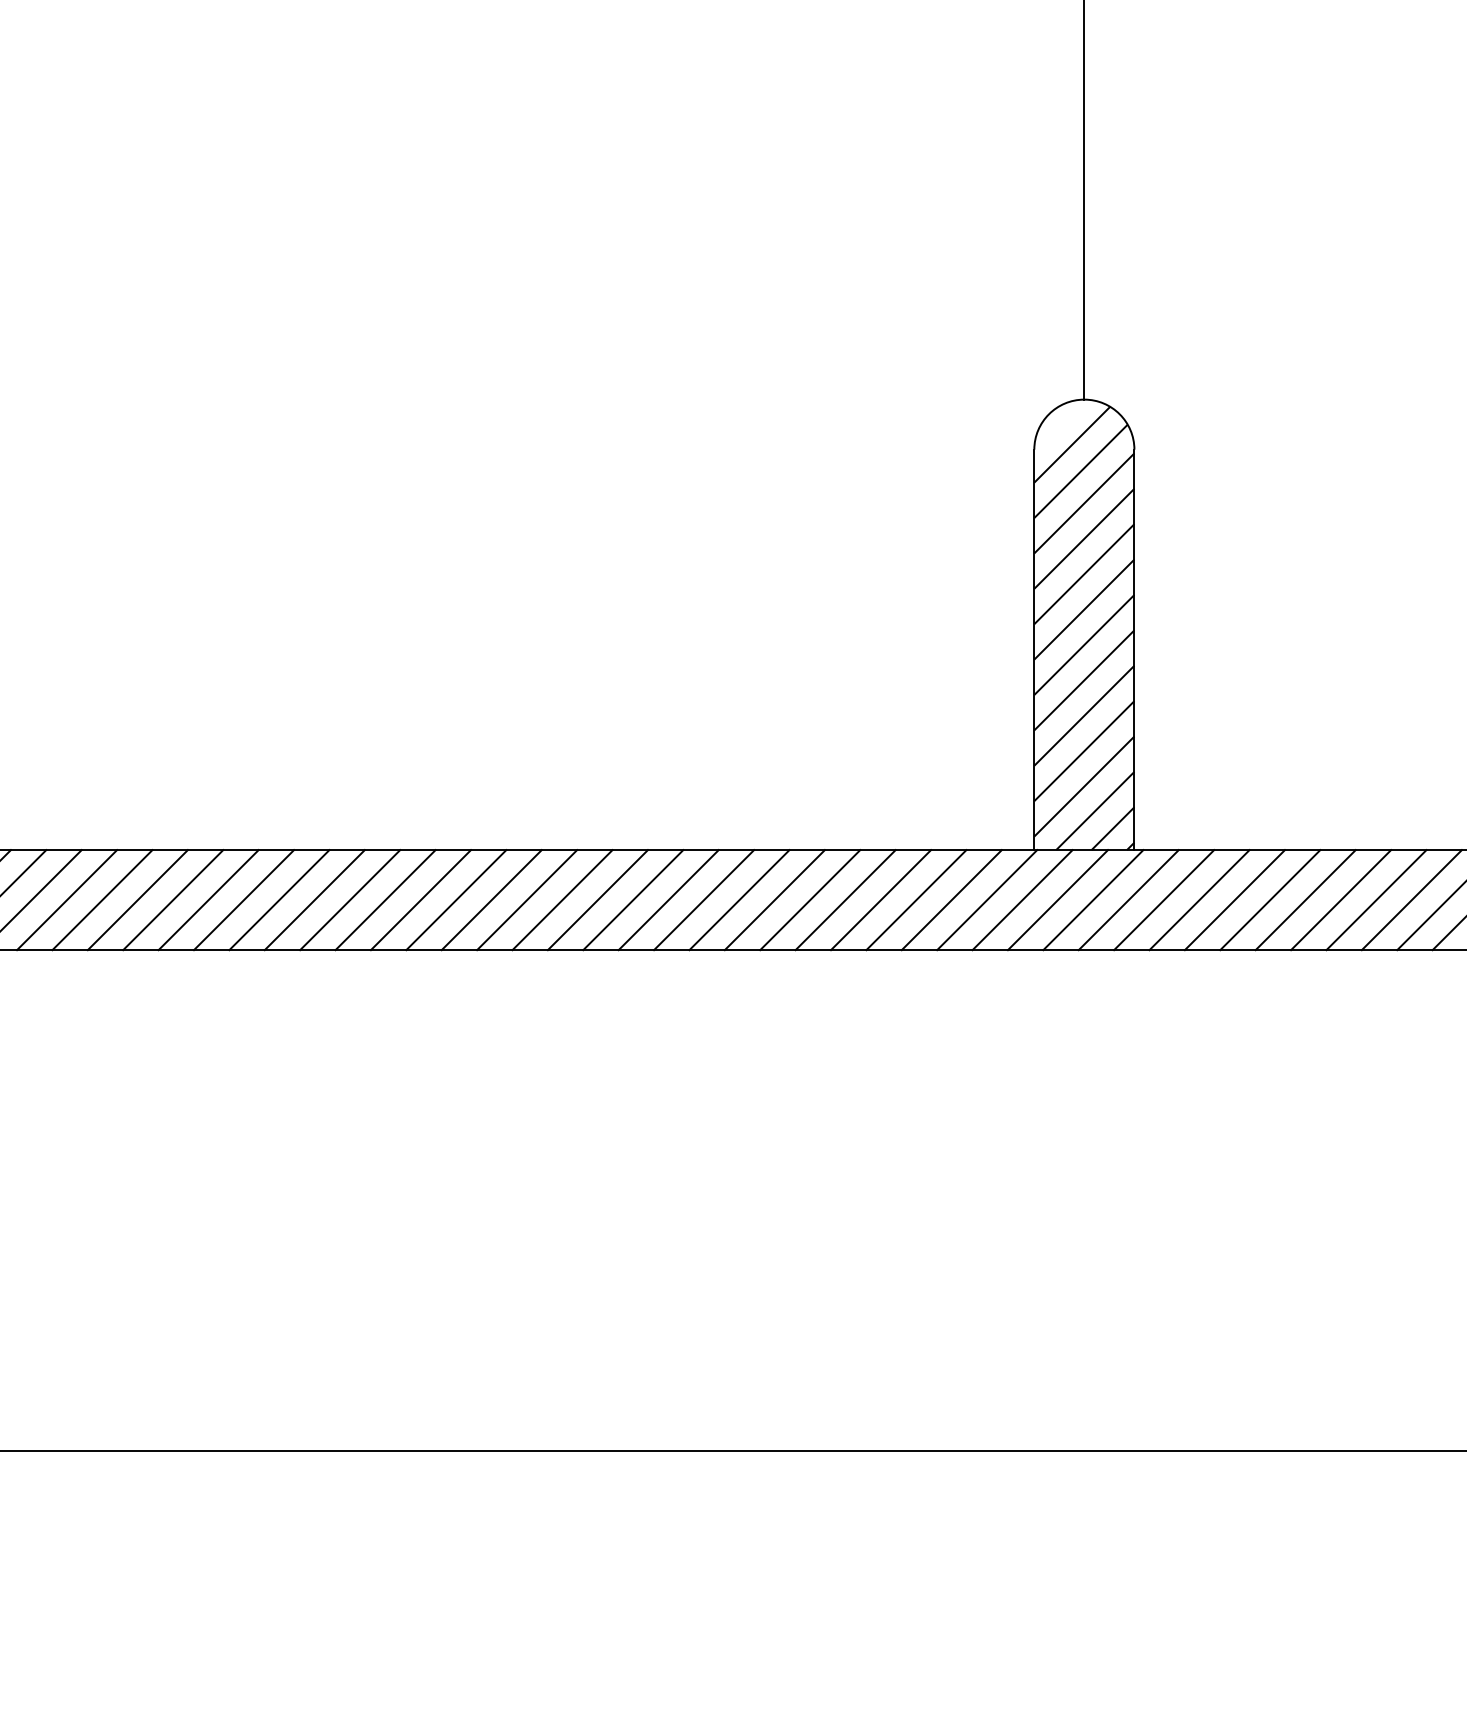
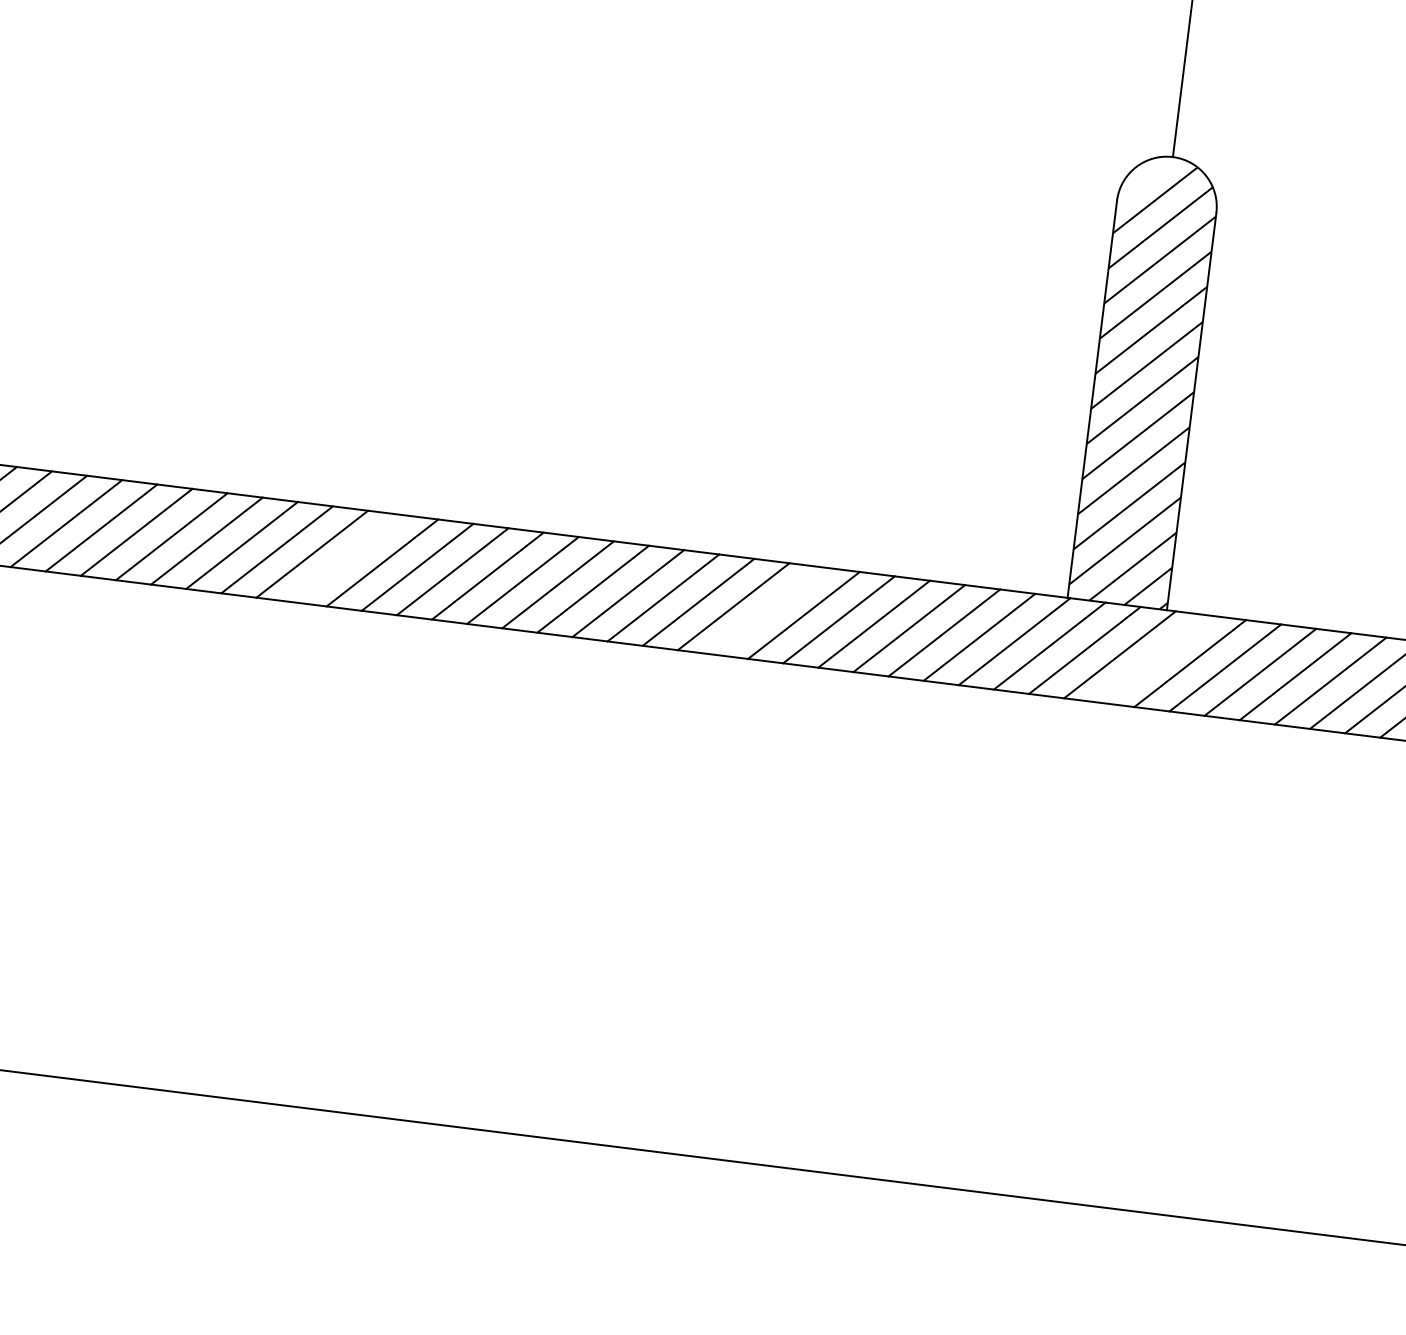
line: (314, 900) -> (347, 558), removed
line: (739, 900) -> (768, 611), removed
line: (1128, 900) -> (1154, 659), removed

